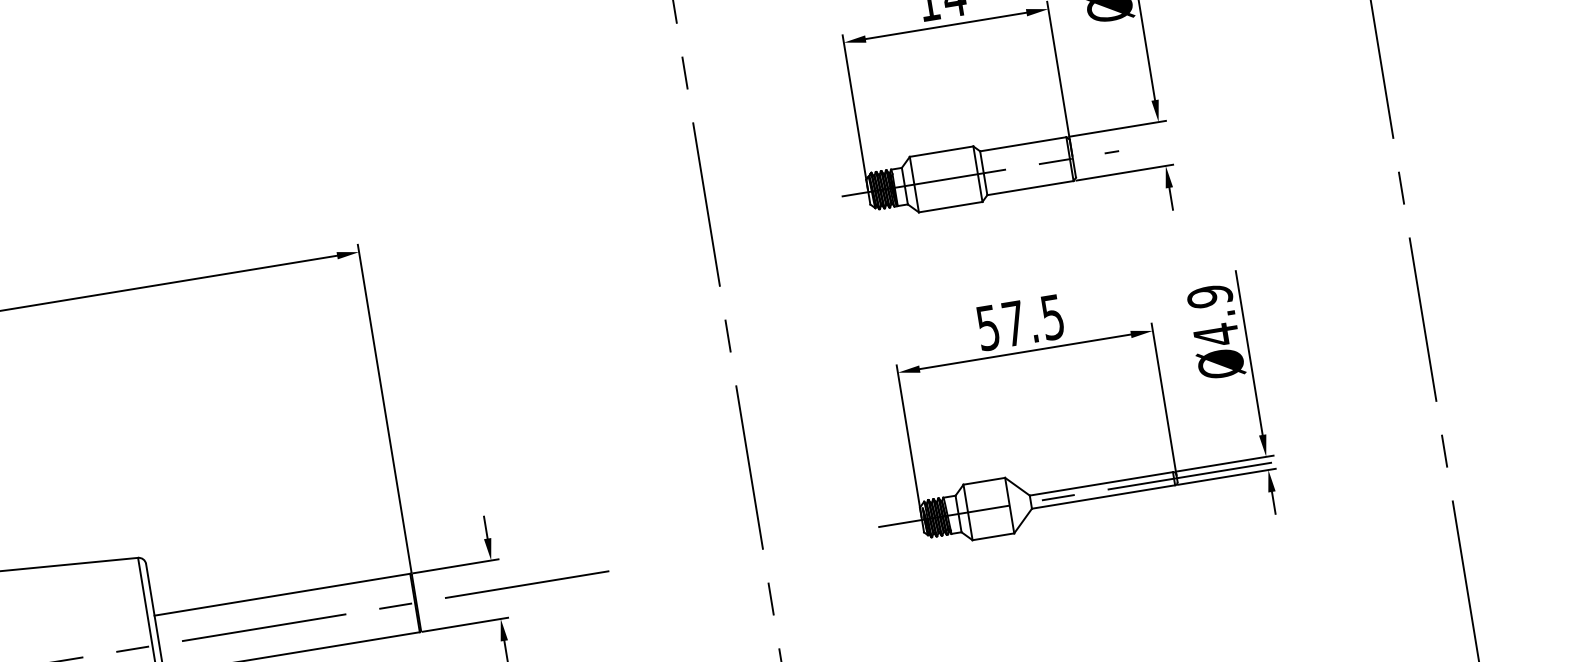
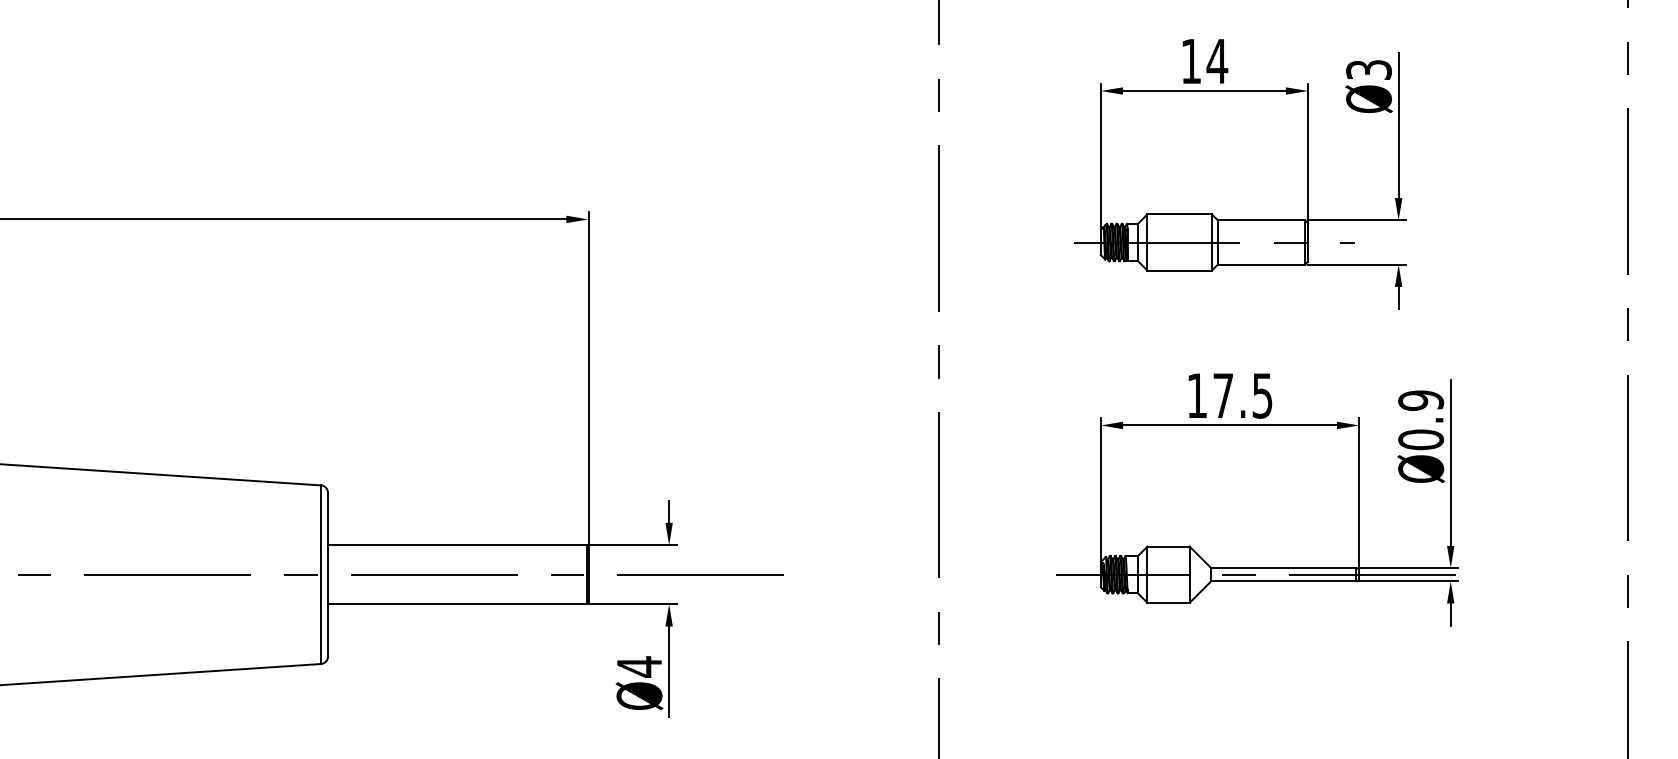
text: (987, 327) -> (1196, 395), 57.5 -> 17.5
text: (1216, 334) -> (1421, 439), Ø4.9 -> Ø0.9

